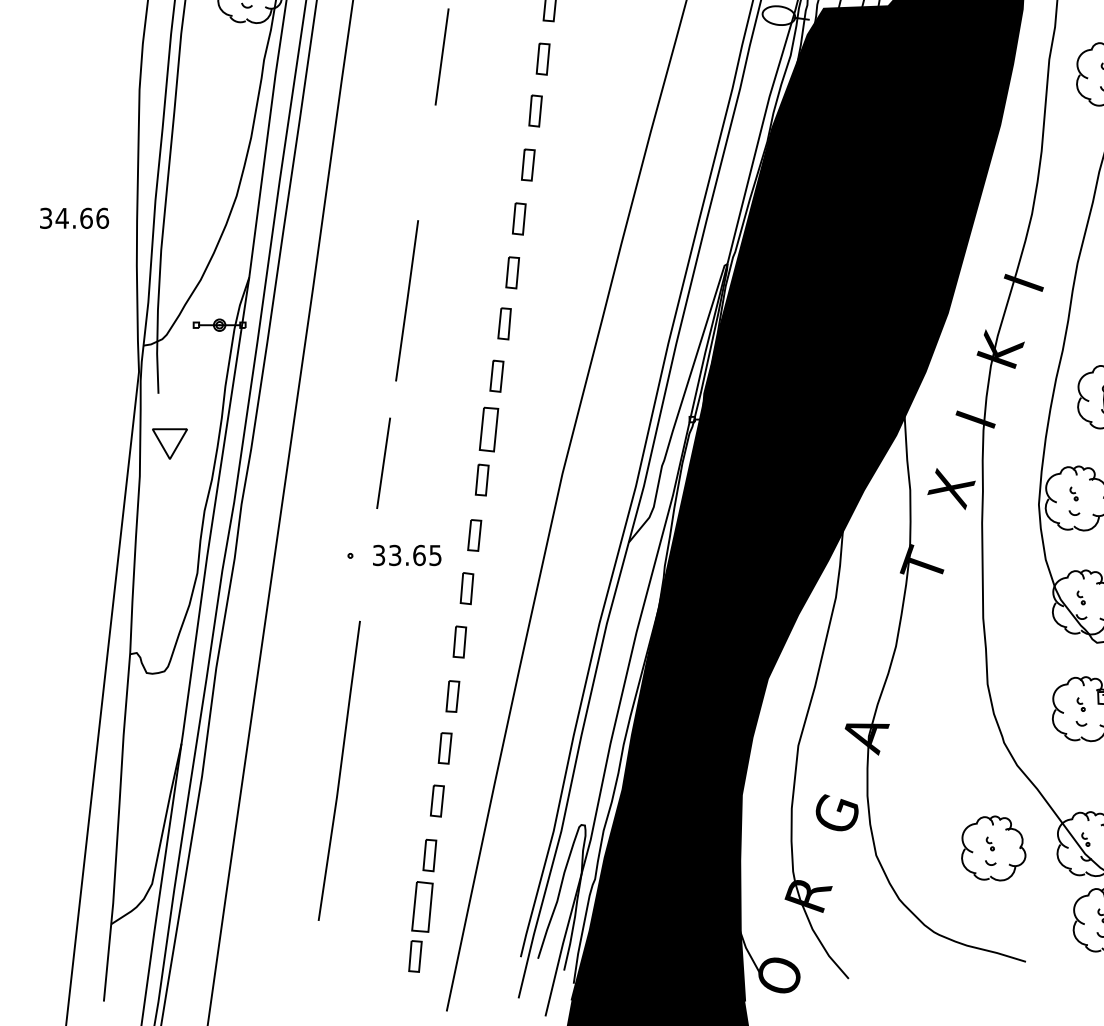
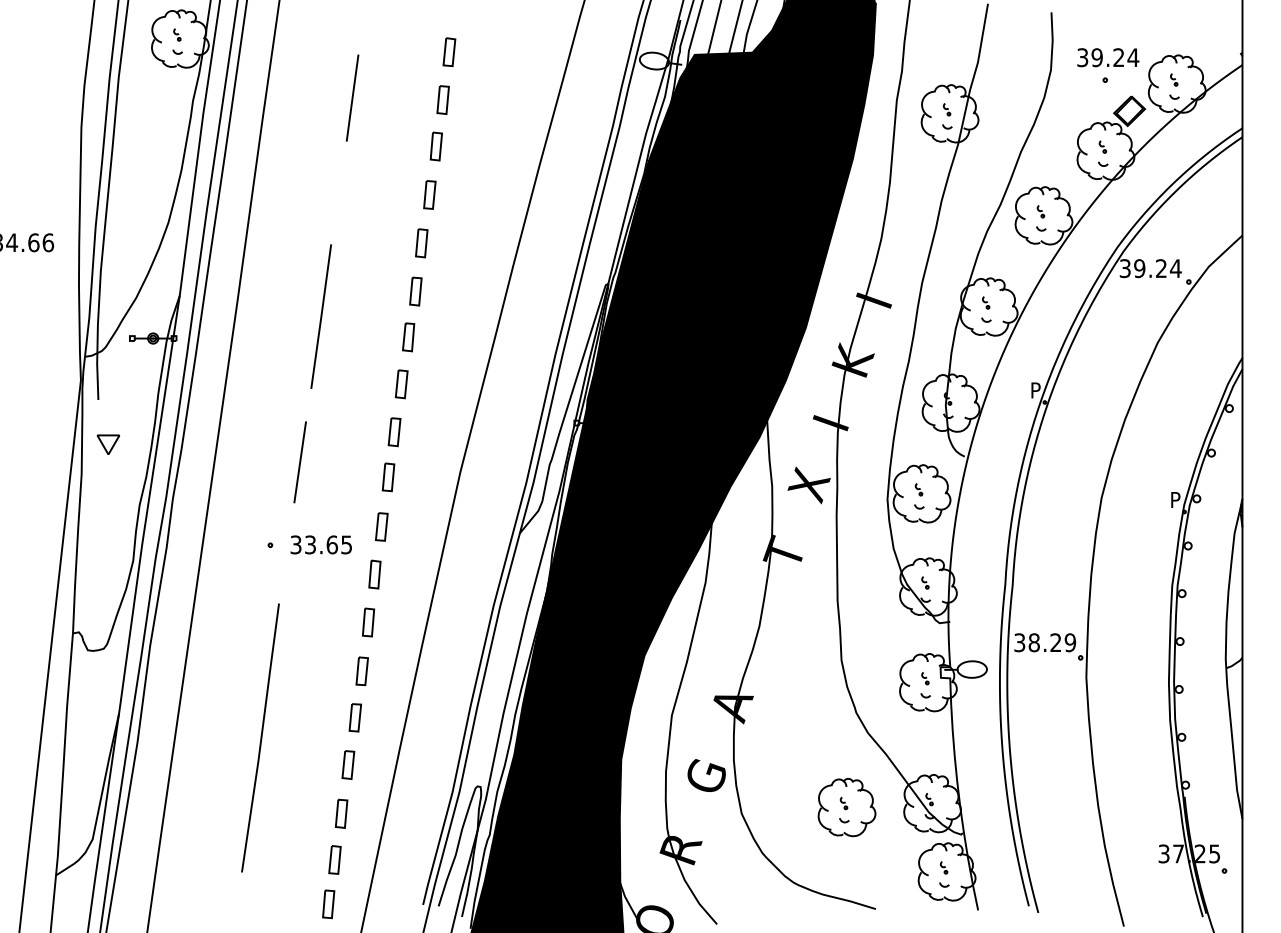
part: (488, 430) -> (394, 432), size x0.71
part: (168, 443) -> (107, 444), size x0.71
part: (421, 906) -> (334, 859), size x0.62

